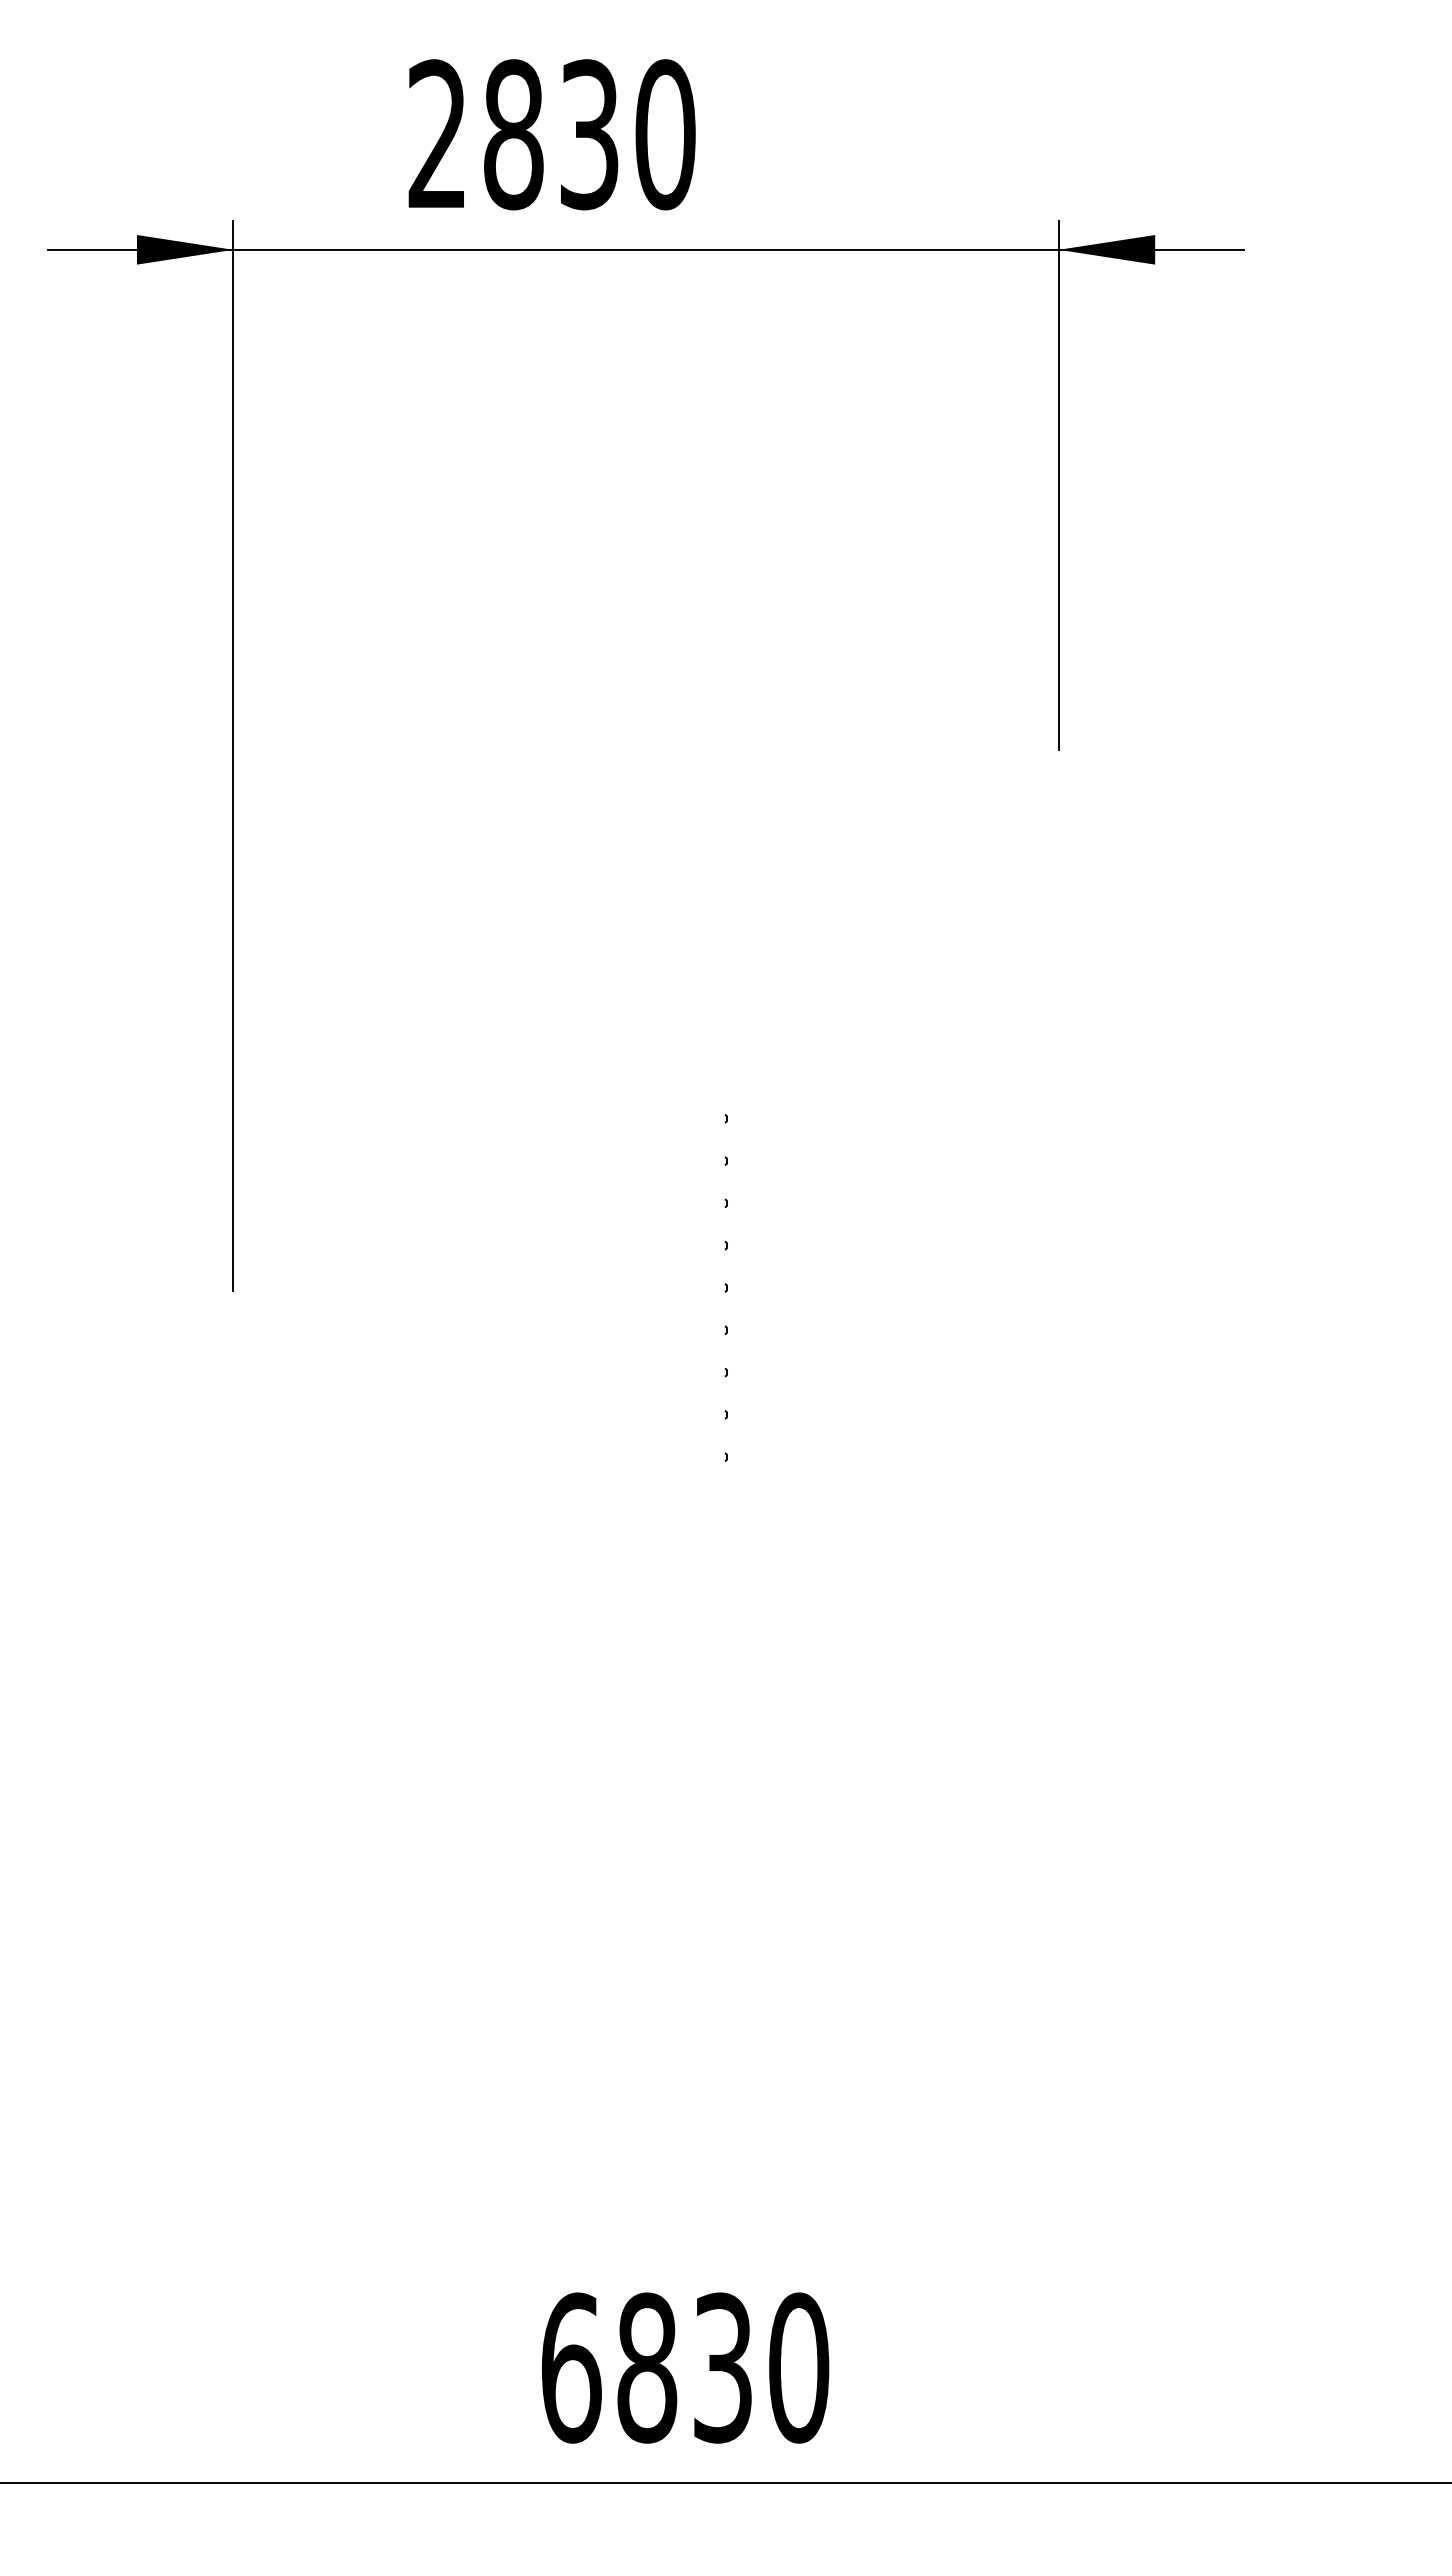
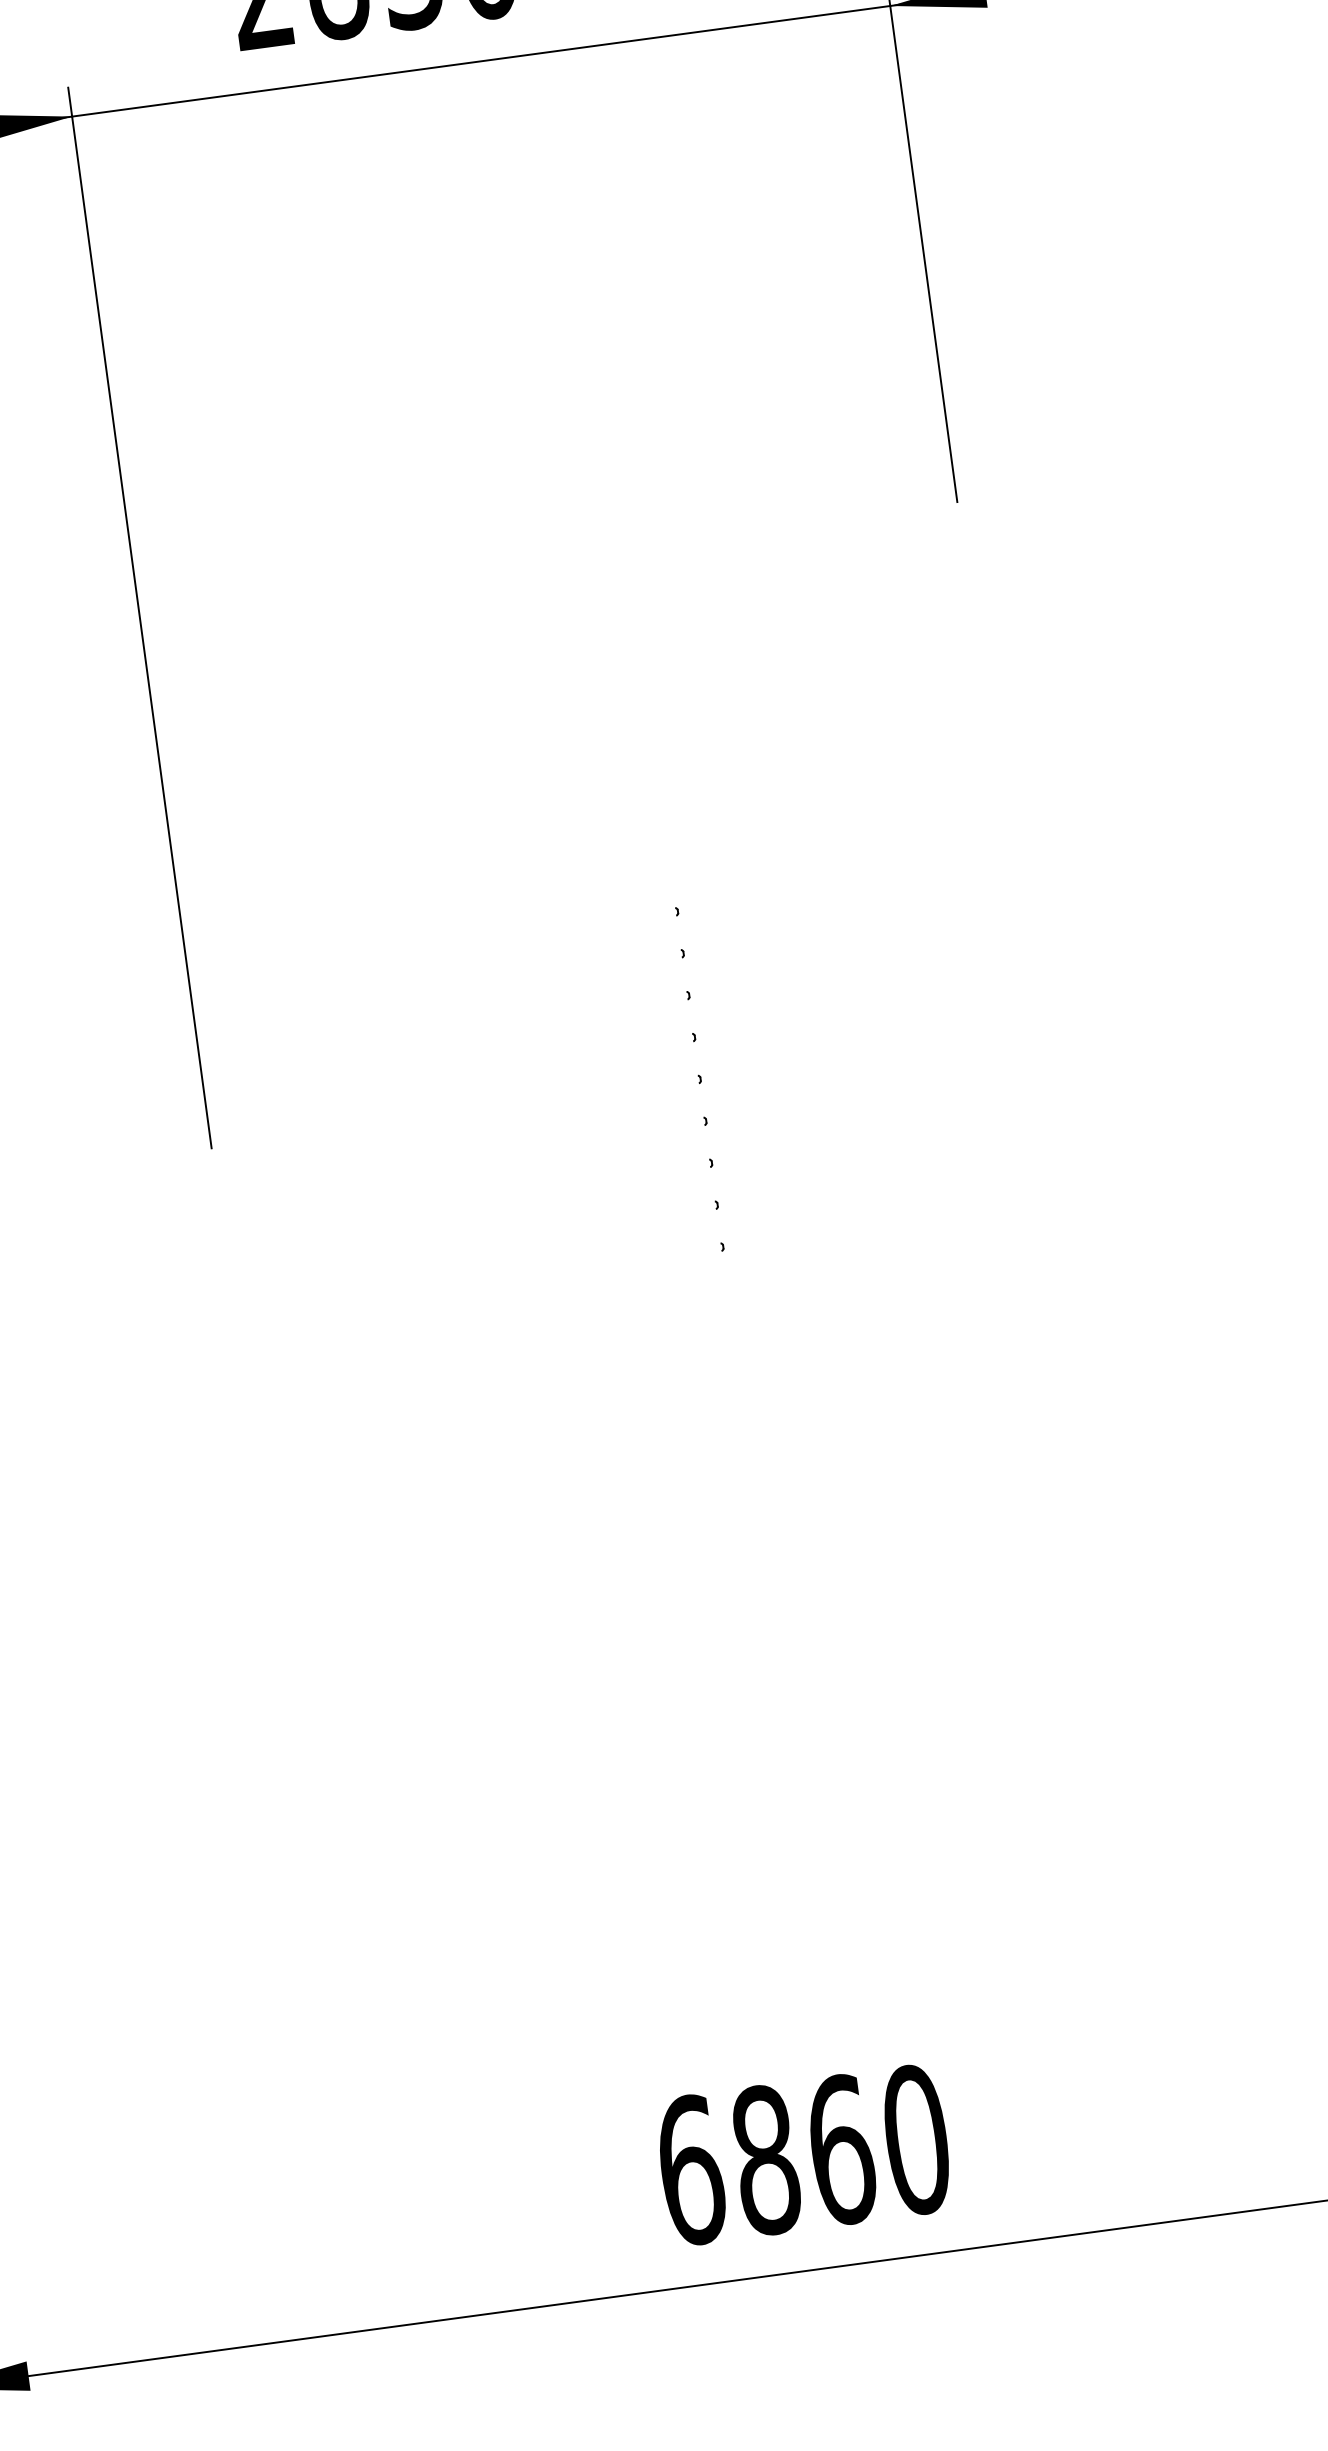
text: (723, 2367) -> (841, 2149), 6830 -> 6860

